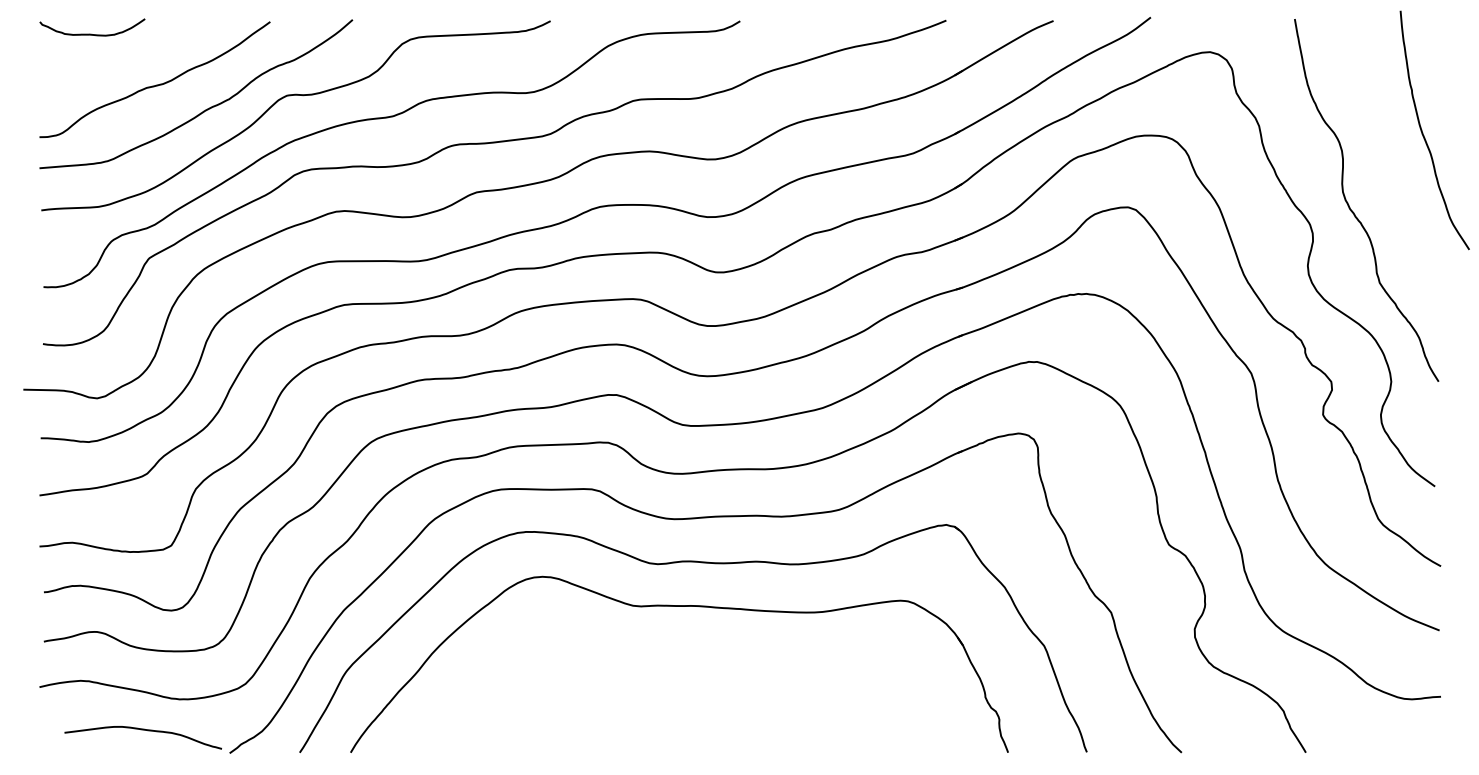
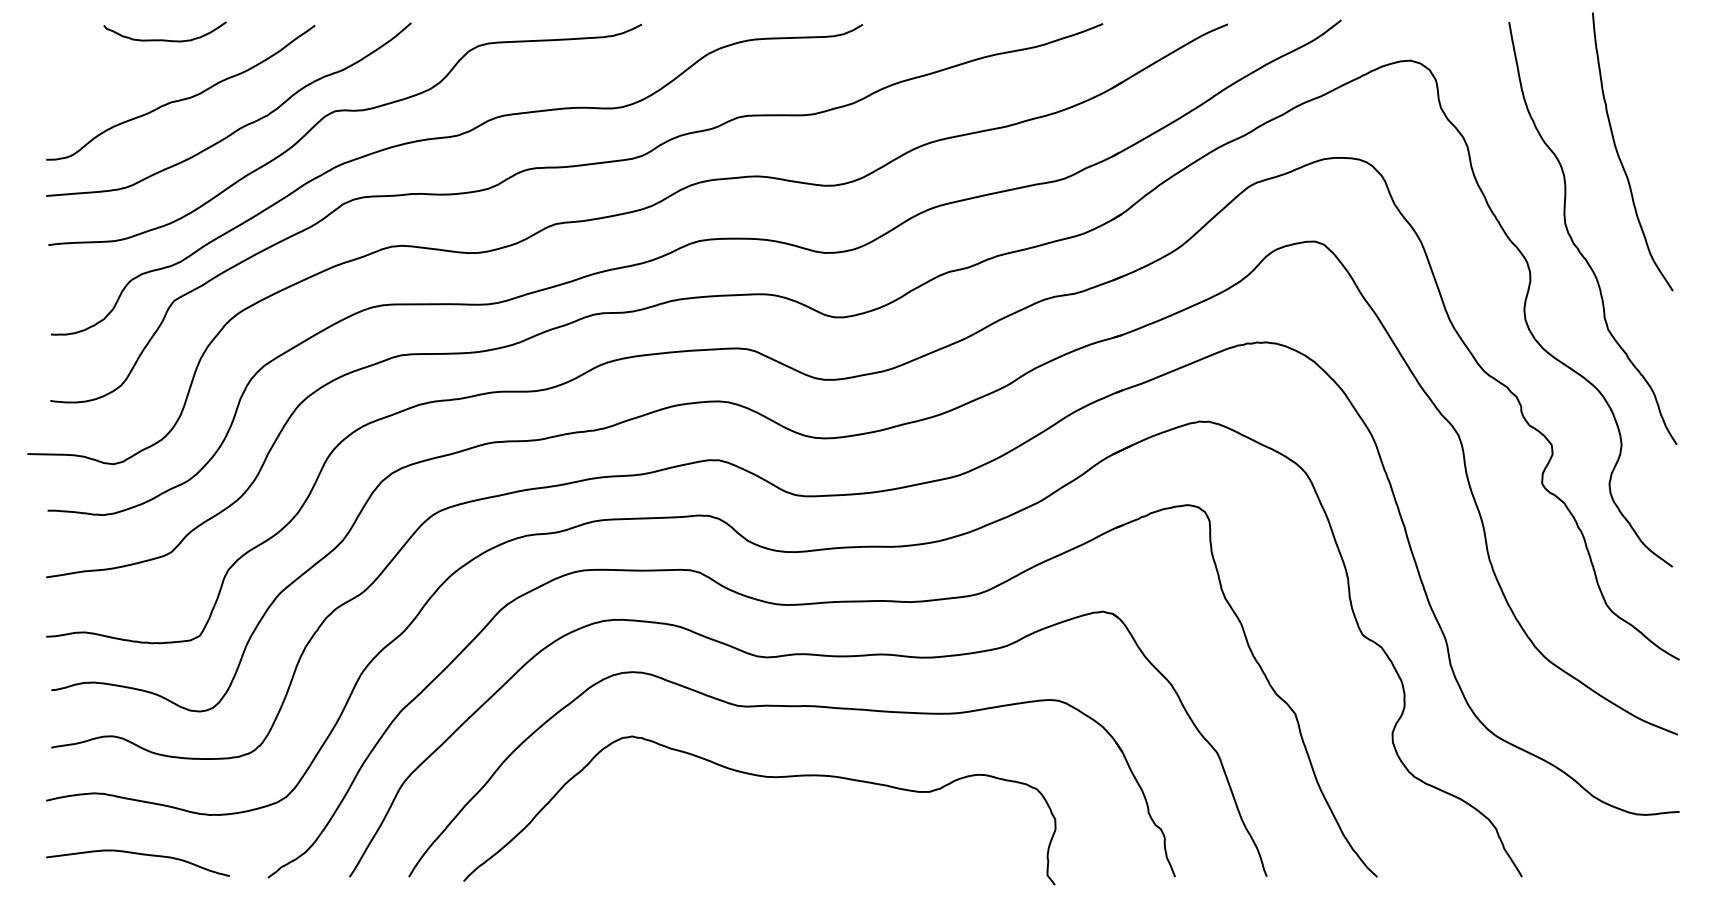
curve: (91, 33) -> (163, 38), moved
curve: (1423, 132) -> (1619, 154), moved
curve: (654, 667) -> (762, 777), added
curve: (142, 730) -> (137, 854), moved

